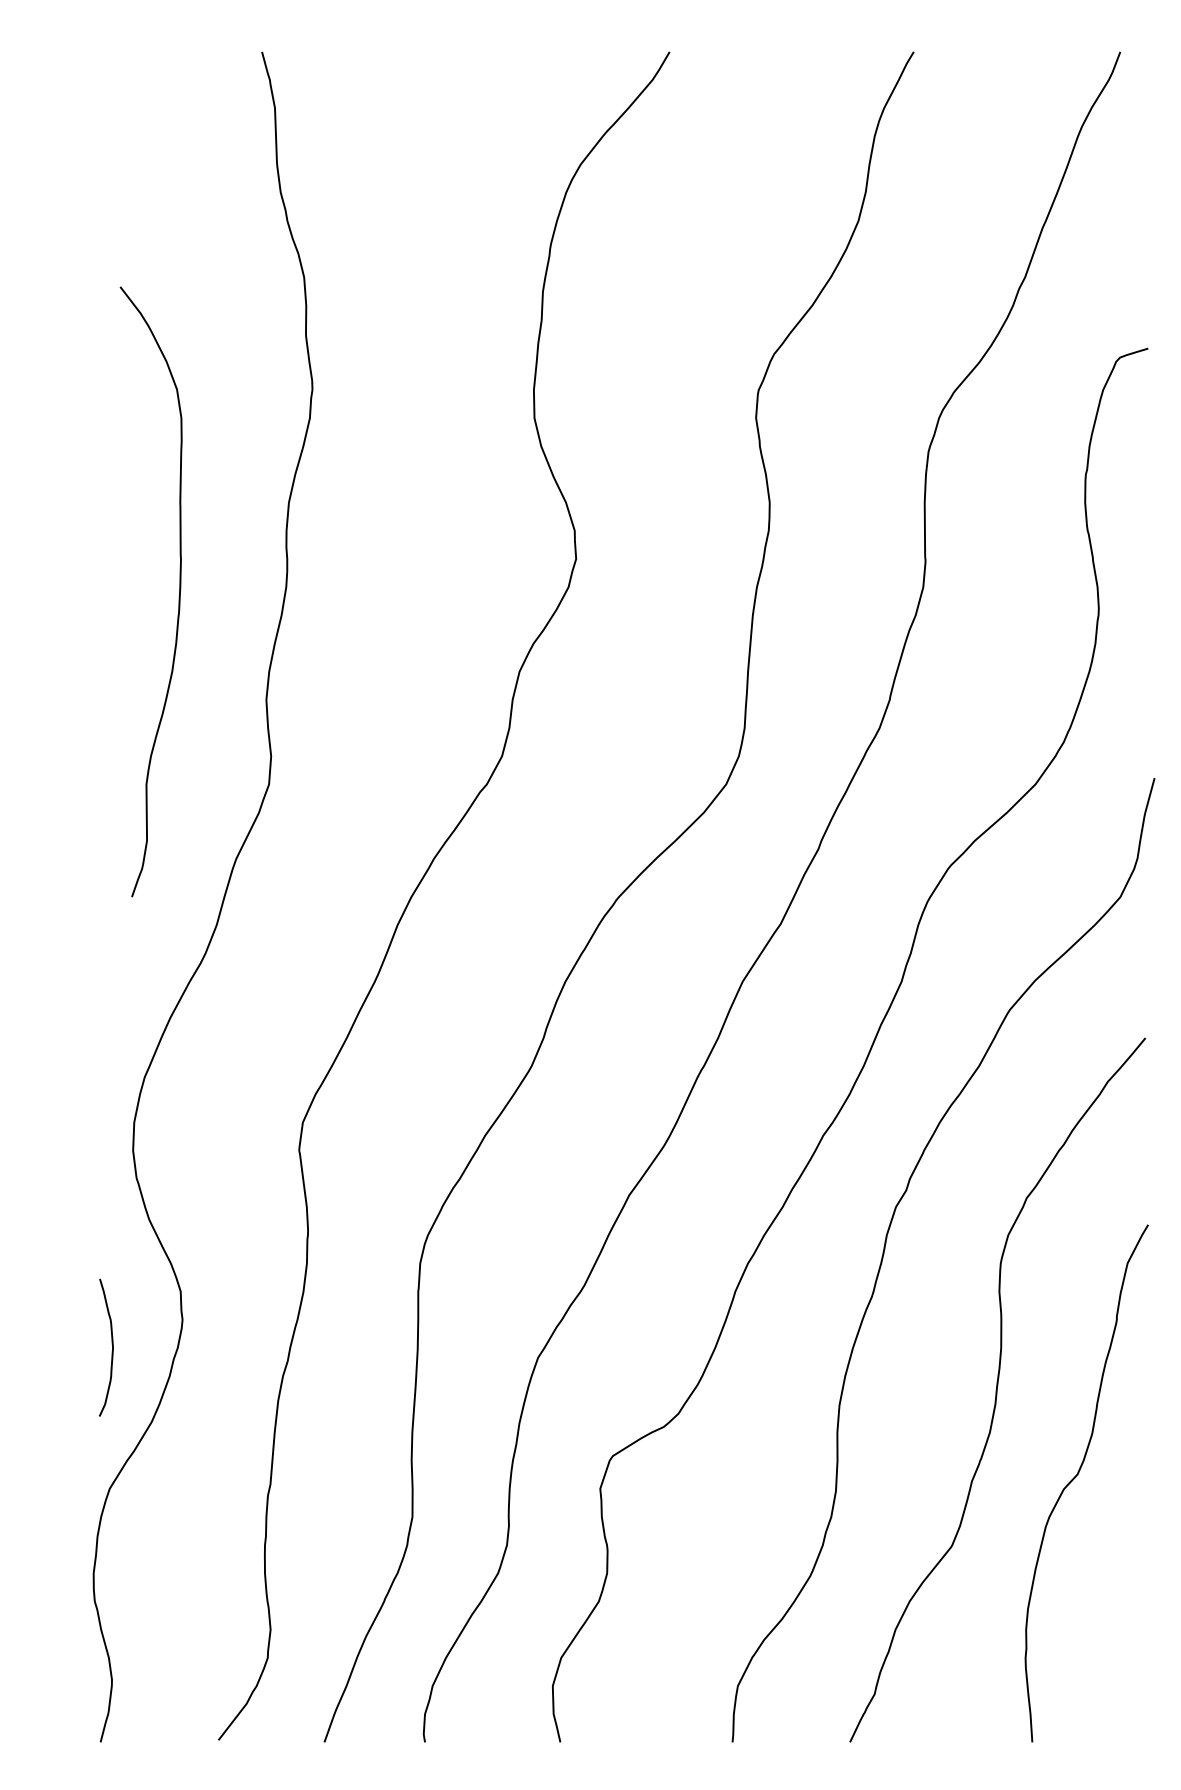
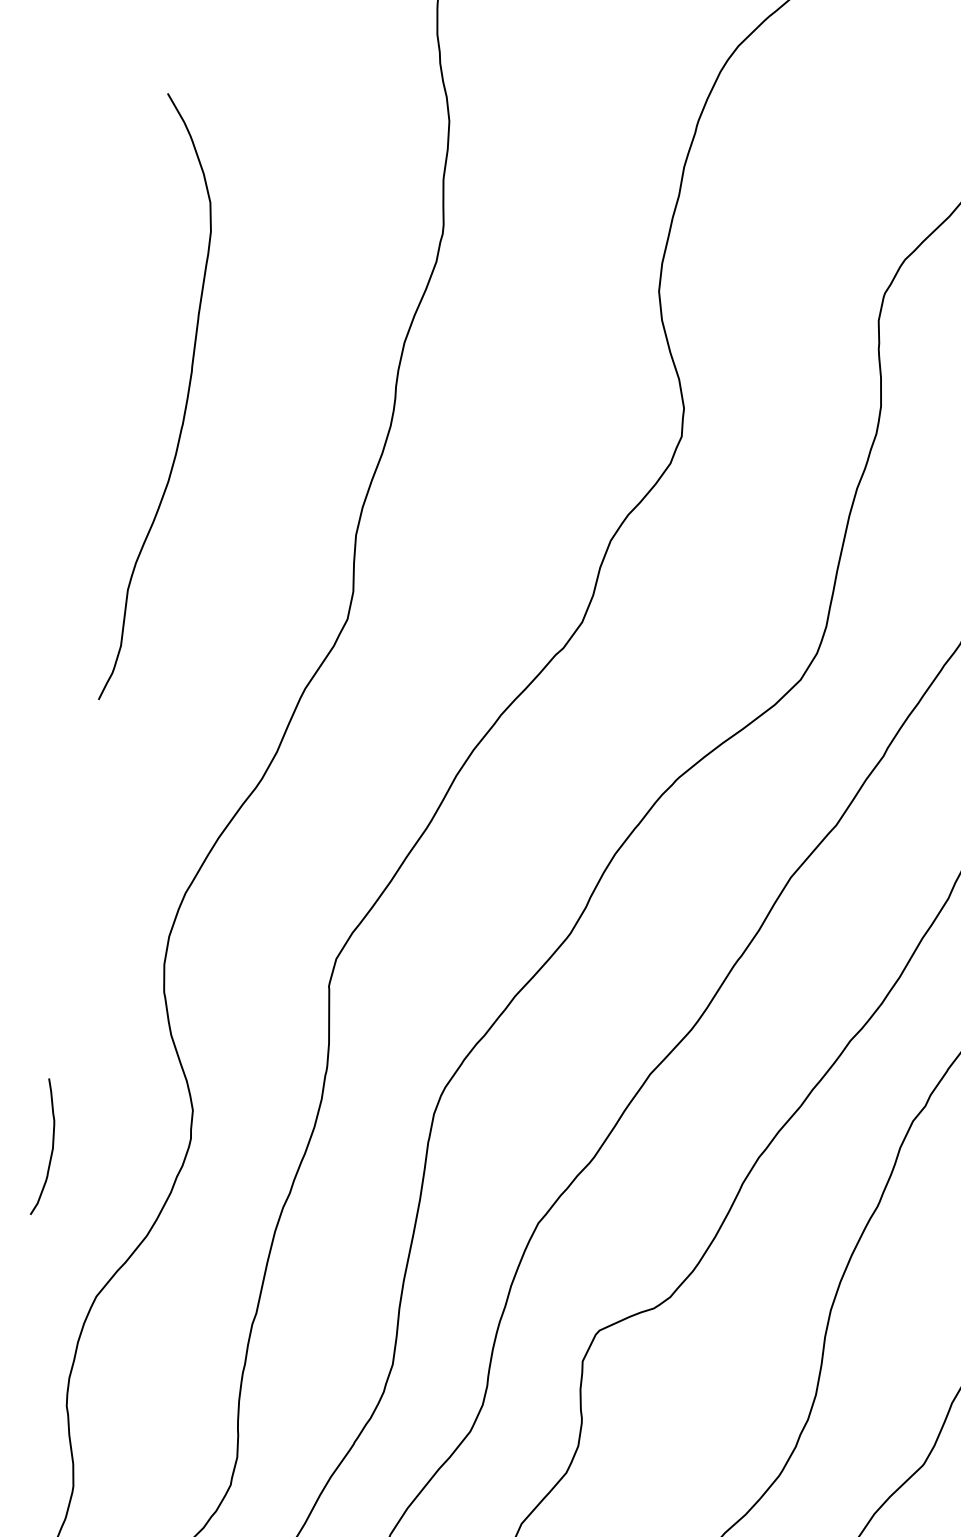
curve: (178, 597) -> (184, 409), moved
curve: (111, 1344) -> (51, 1144), moved

